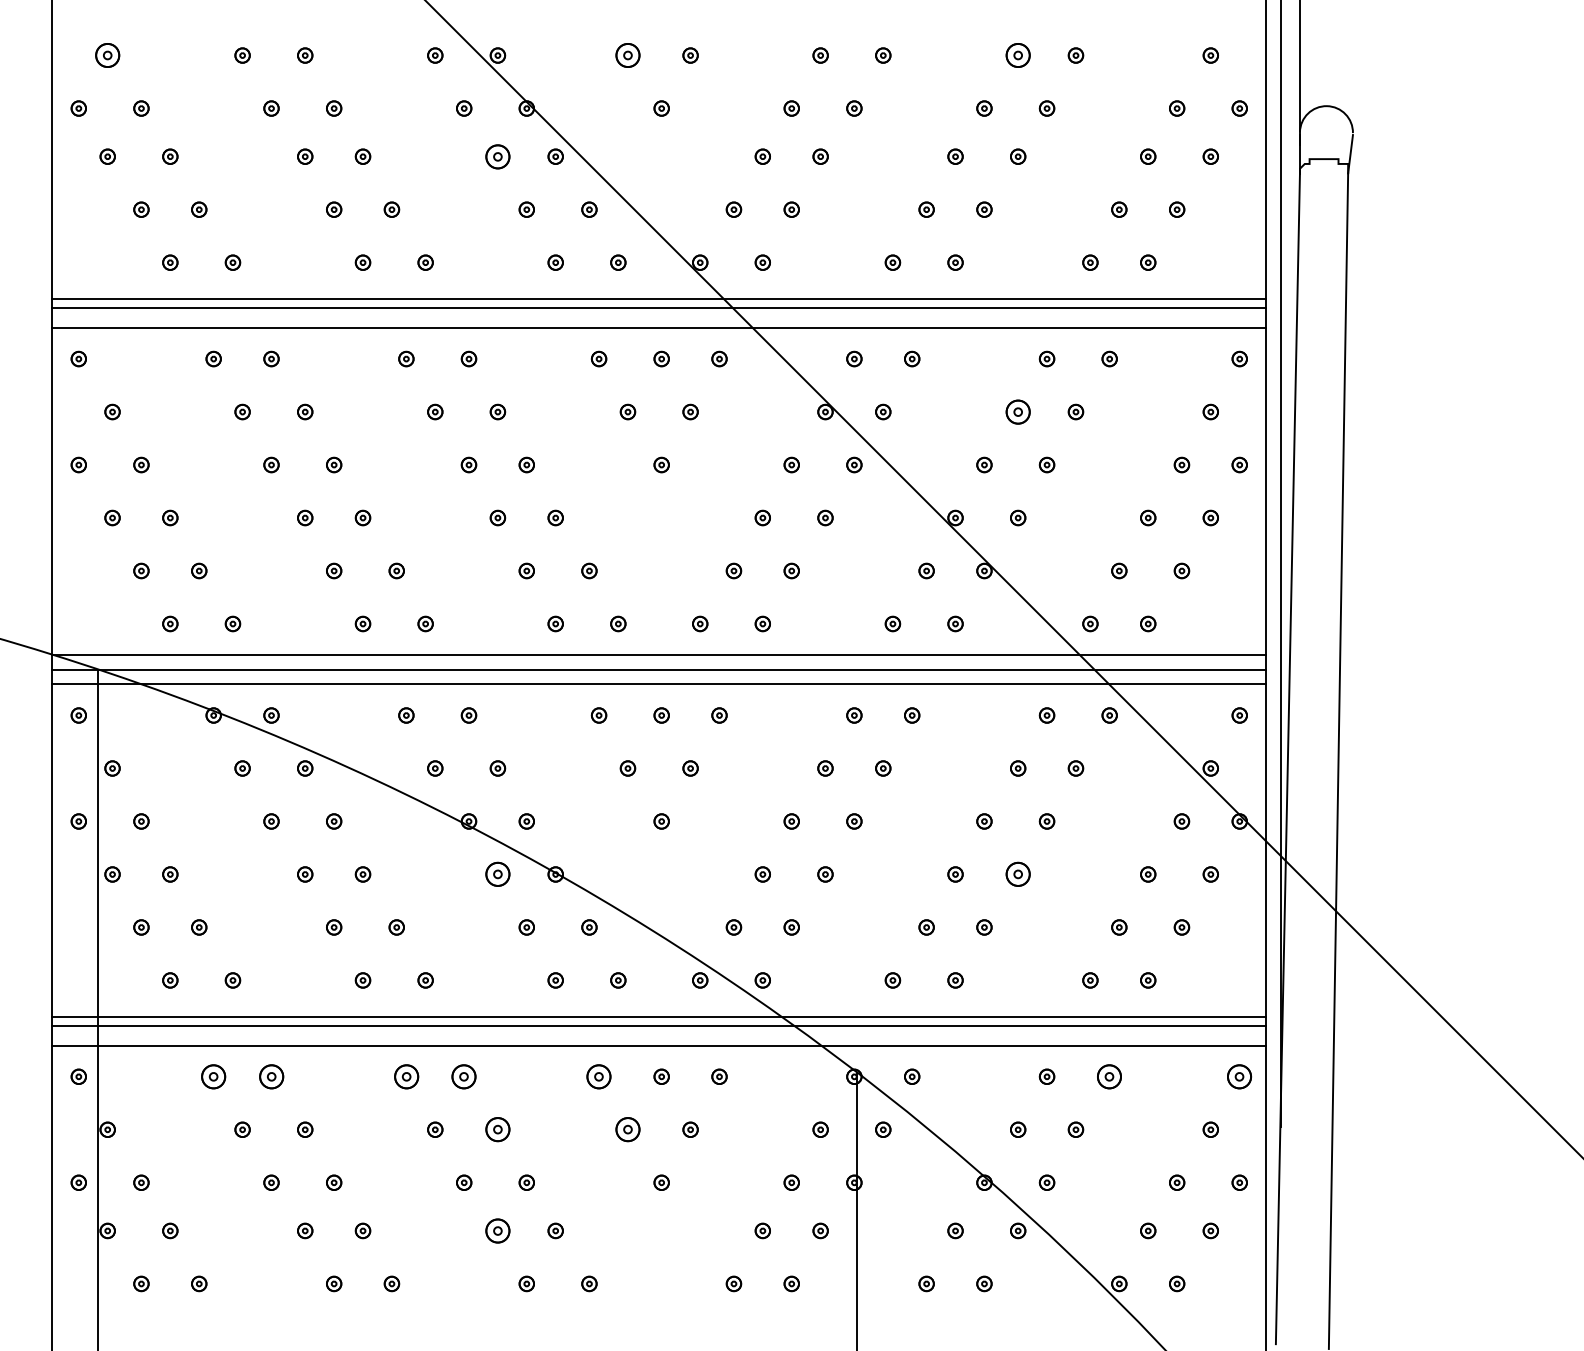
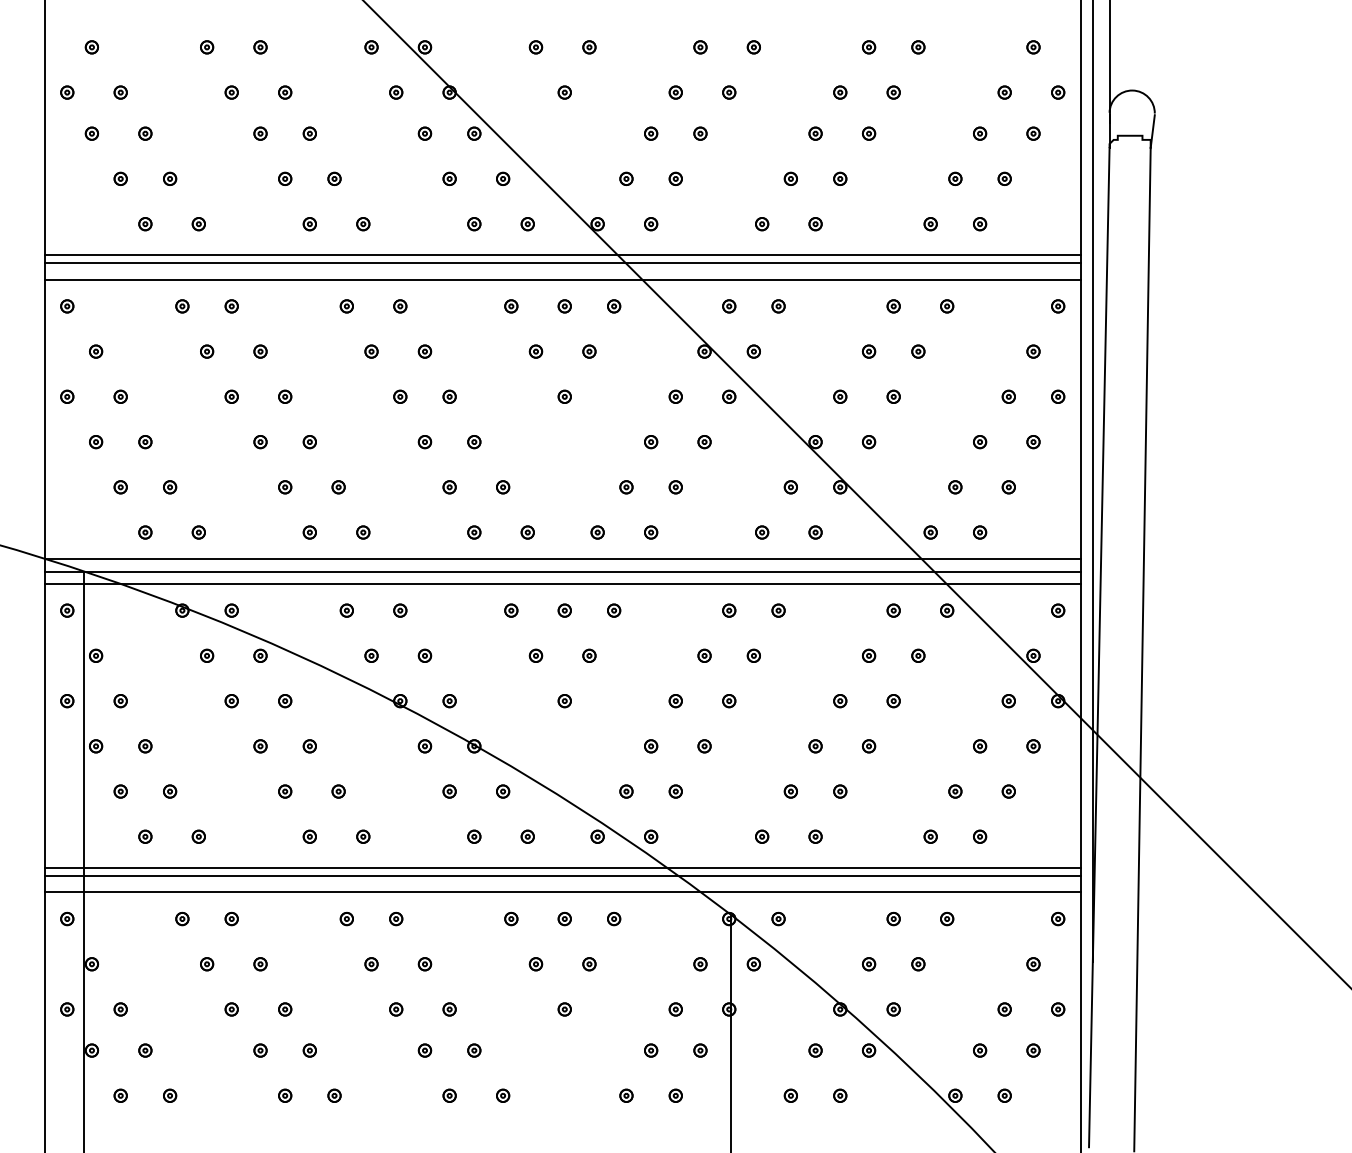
part: (107, 55) -> (91, 47), size x0.62
part: (627, 55) -> (535, 47), size x0.62
part: (1017, 55) -> (868, 47), size x0.62
part: (497, 156) -> (424, 133), size x0.62
part: (1017, 411) -> (868, 351), size x0.62
part: (497, 874) -> (424, 746), size x0.62
part: (1017, 874) -> (868, 746), size x0.62
part: (213, 1076) -> (182, 918), size x0.62
part: (271, 1076) -> (231, 918), size x0.62
part: (405, 1076) -> (346, 918), size x0.62
part: (464, 1076) -> (396, 918), size x0.62
part: (599, 1076) -> (511, 918), size x0.62
part: (1110, 1076) -> (947, 918), size x0.62
part: (1240, 1076) -> (1058, 918), size x0.62
part: (497, 1130) -> (424, 964), size x0.62
part: (627, 1130) -> (535, 964), size x0.62
part: (497, 1230) -> (424, 1050), size x0.62

